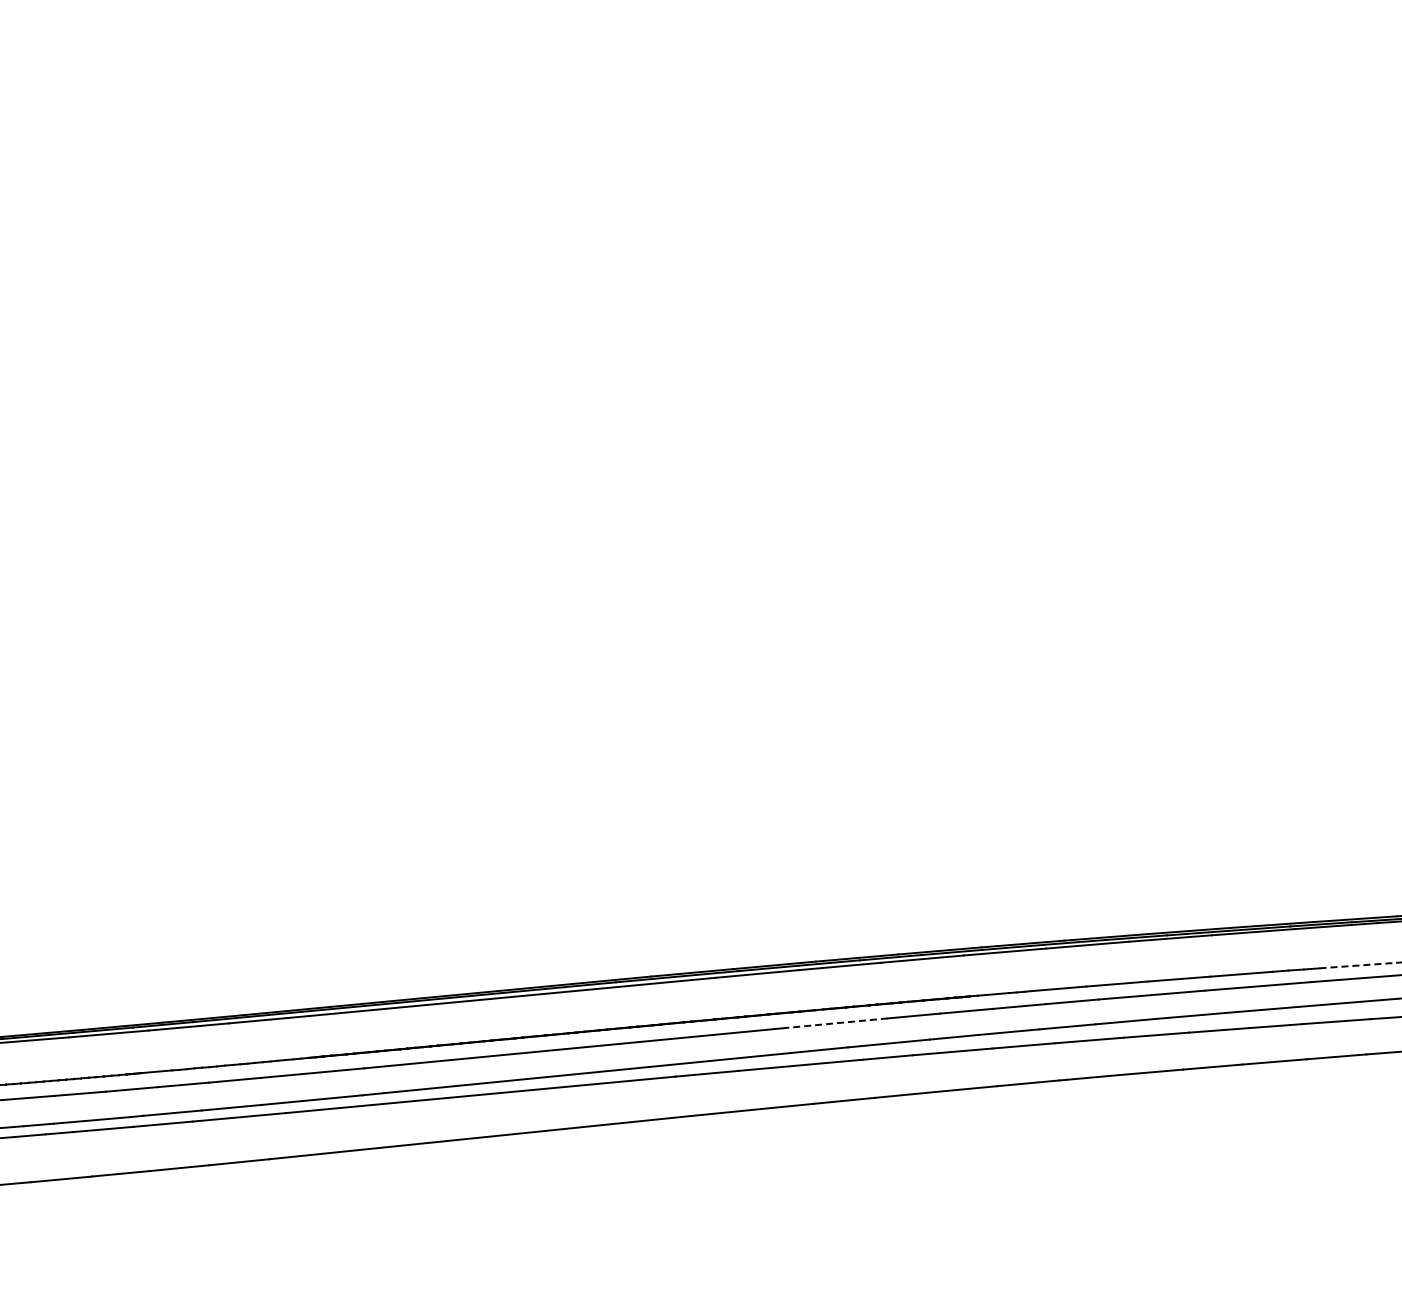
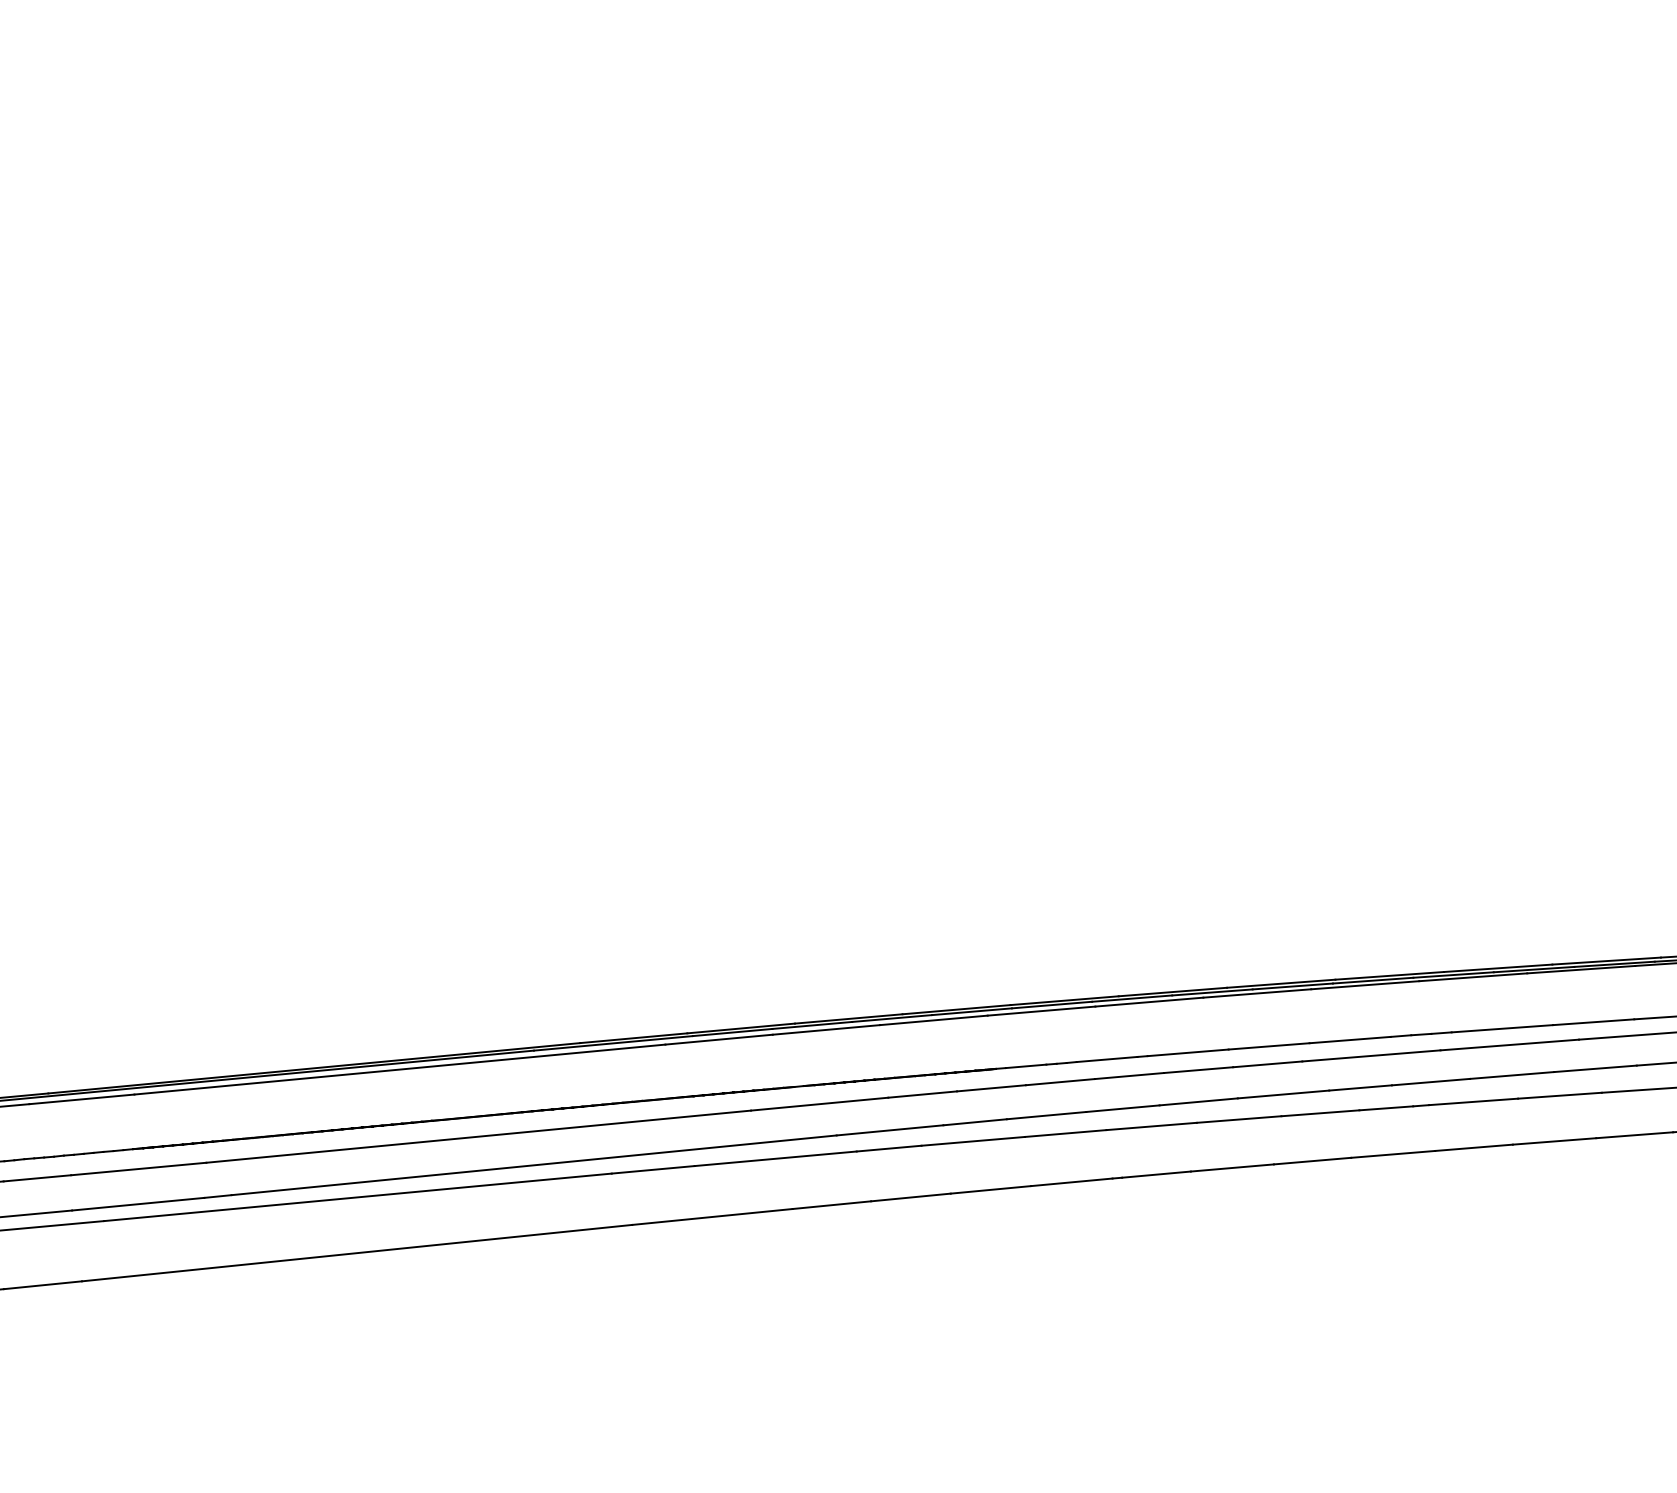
line: (1358, 965) -> (1502, 1028), dashed -> solid
line: (834, 1023) -> (819, 1104), dashed -> solid

